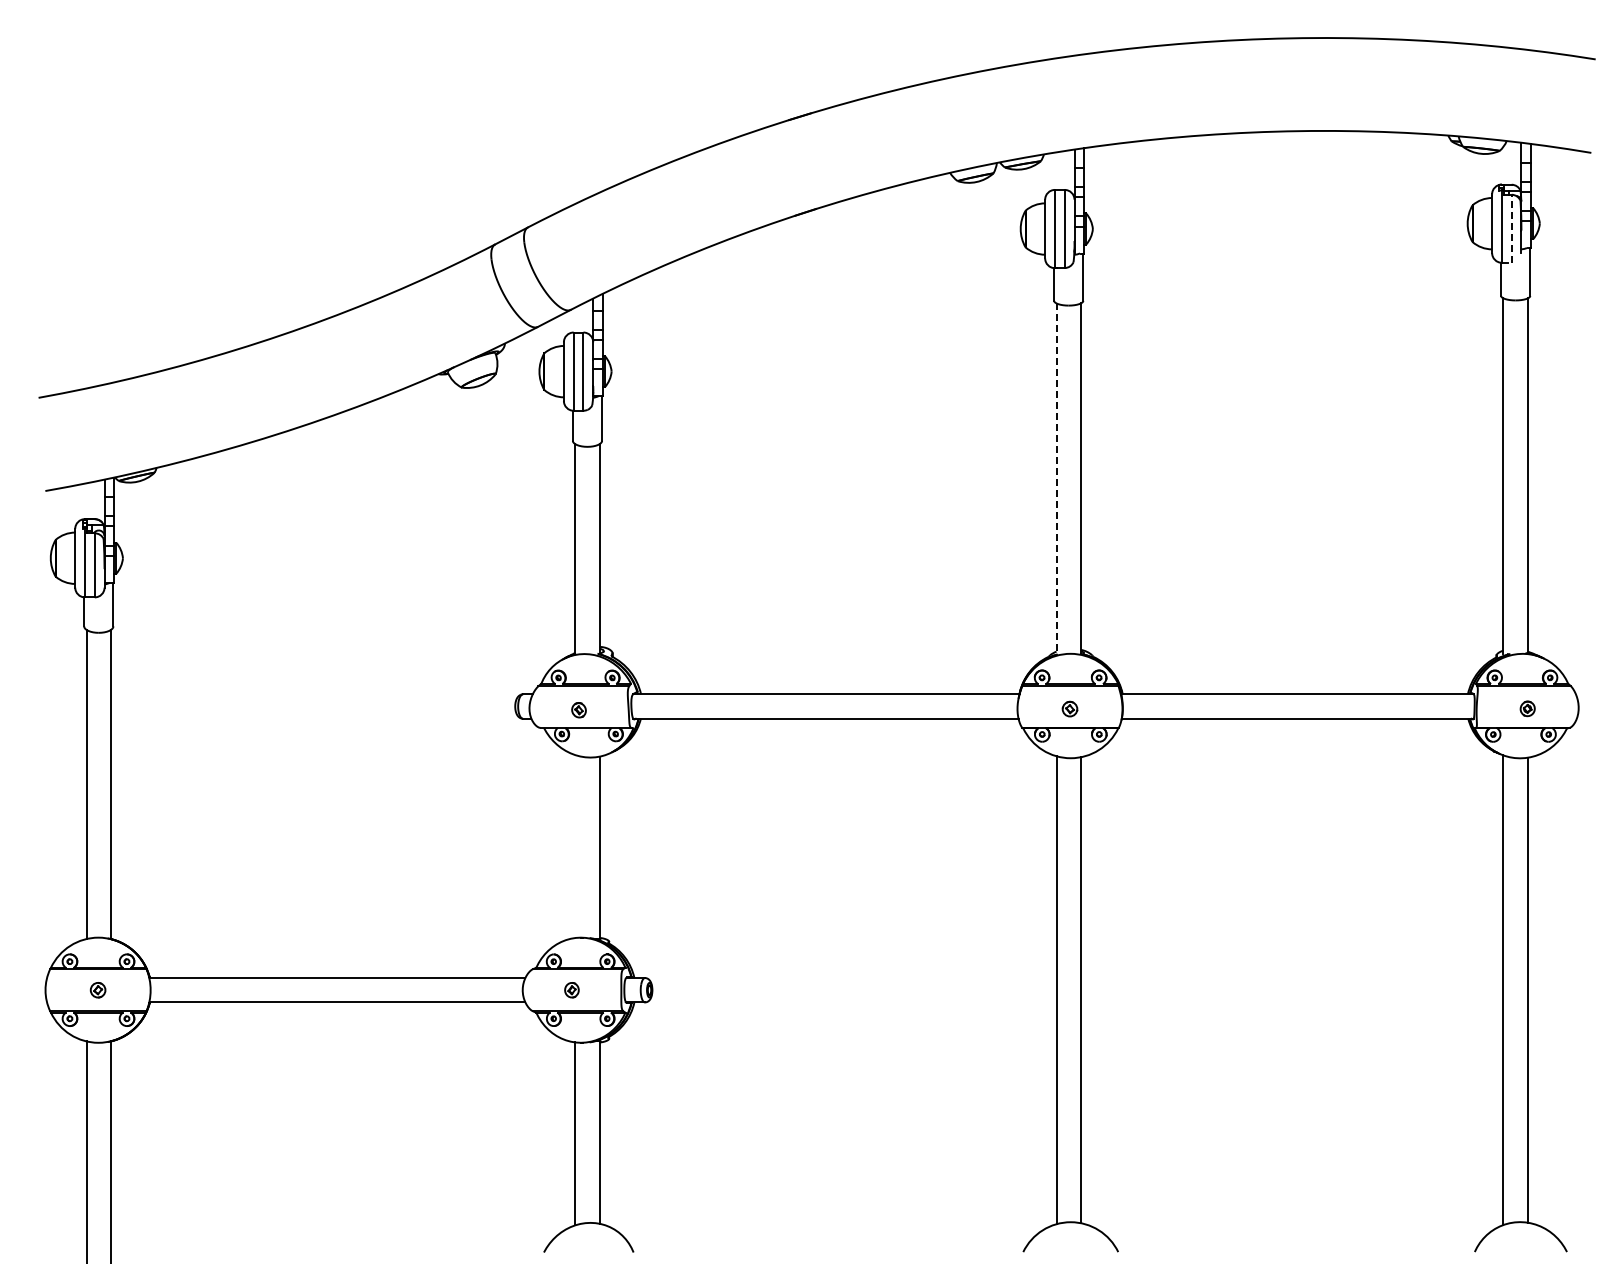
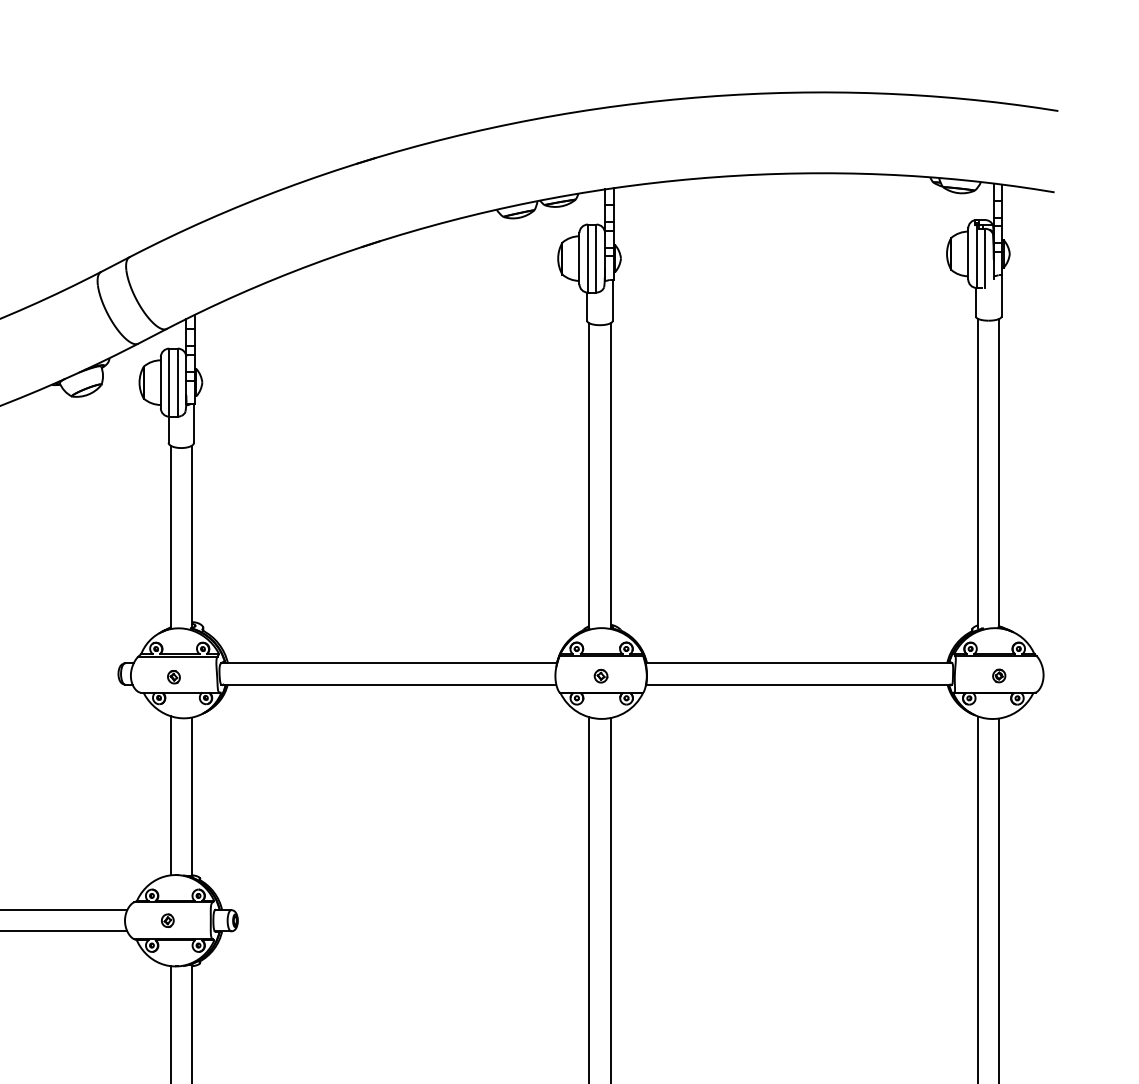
line: (1511, 228) -> (985, 258), dashed -> solid
line: (1056, 479) -> (589, 476), dashed -> solid
line: (575, 846) -> (170, 795), added

